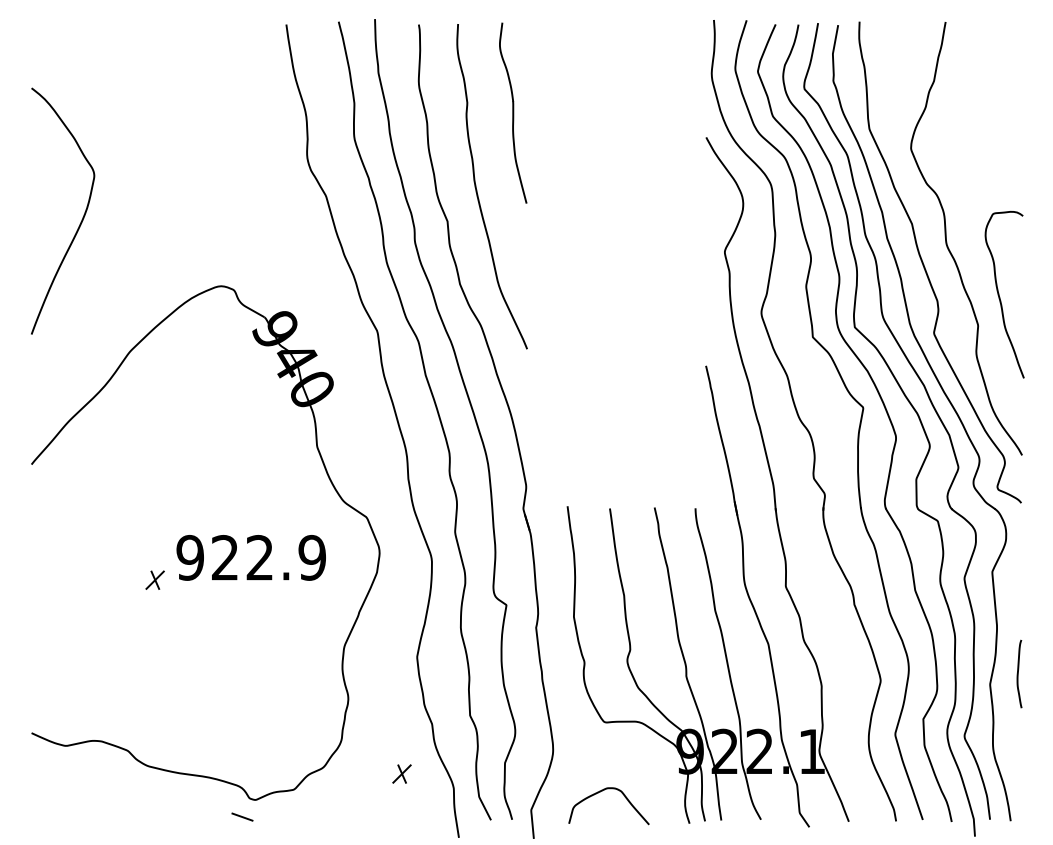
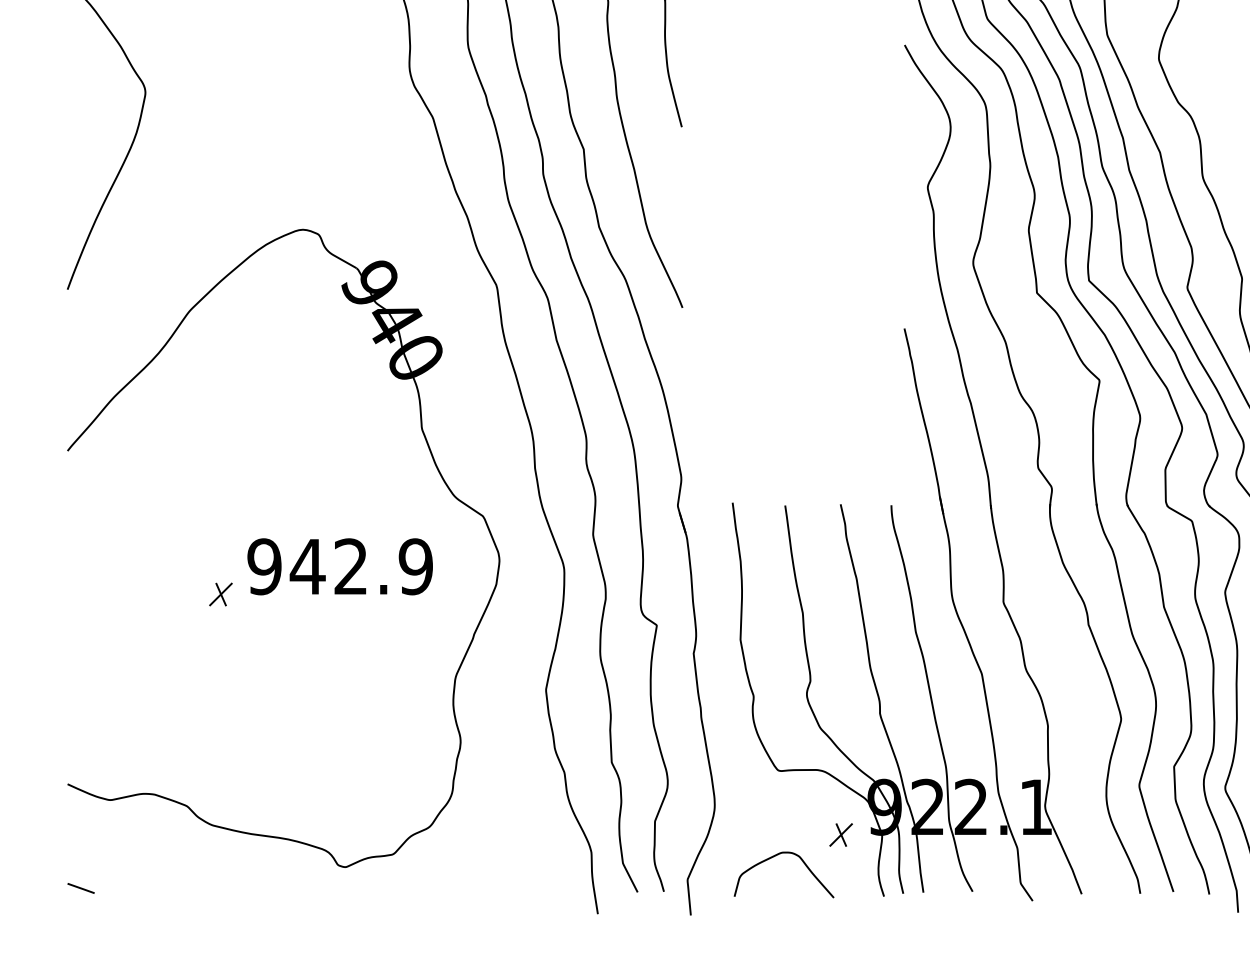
text: (224, 557) -> (306, 566), 922.9 -> 942.9
part: (401, 773) -> (840, 834), moved
line: (242, 816) -> (81, 887), moved

